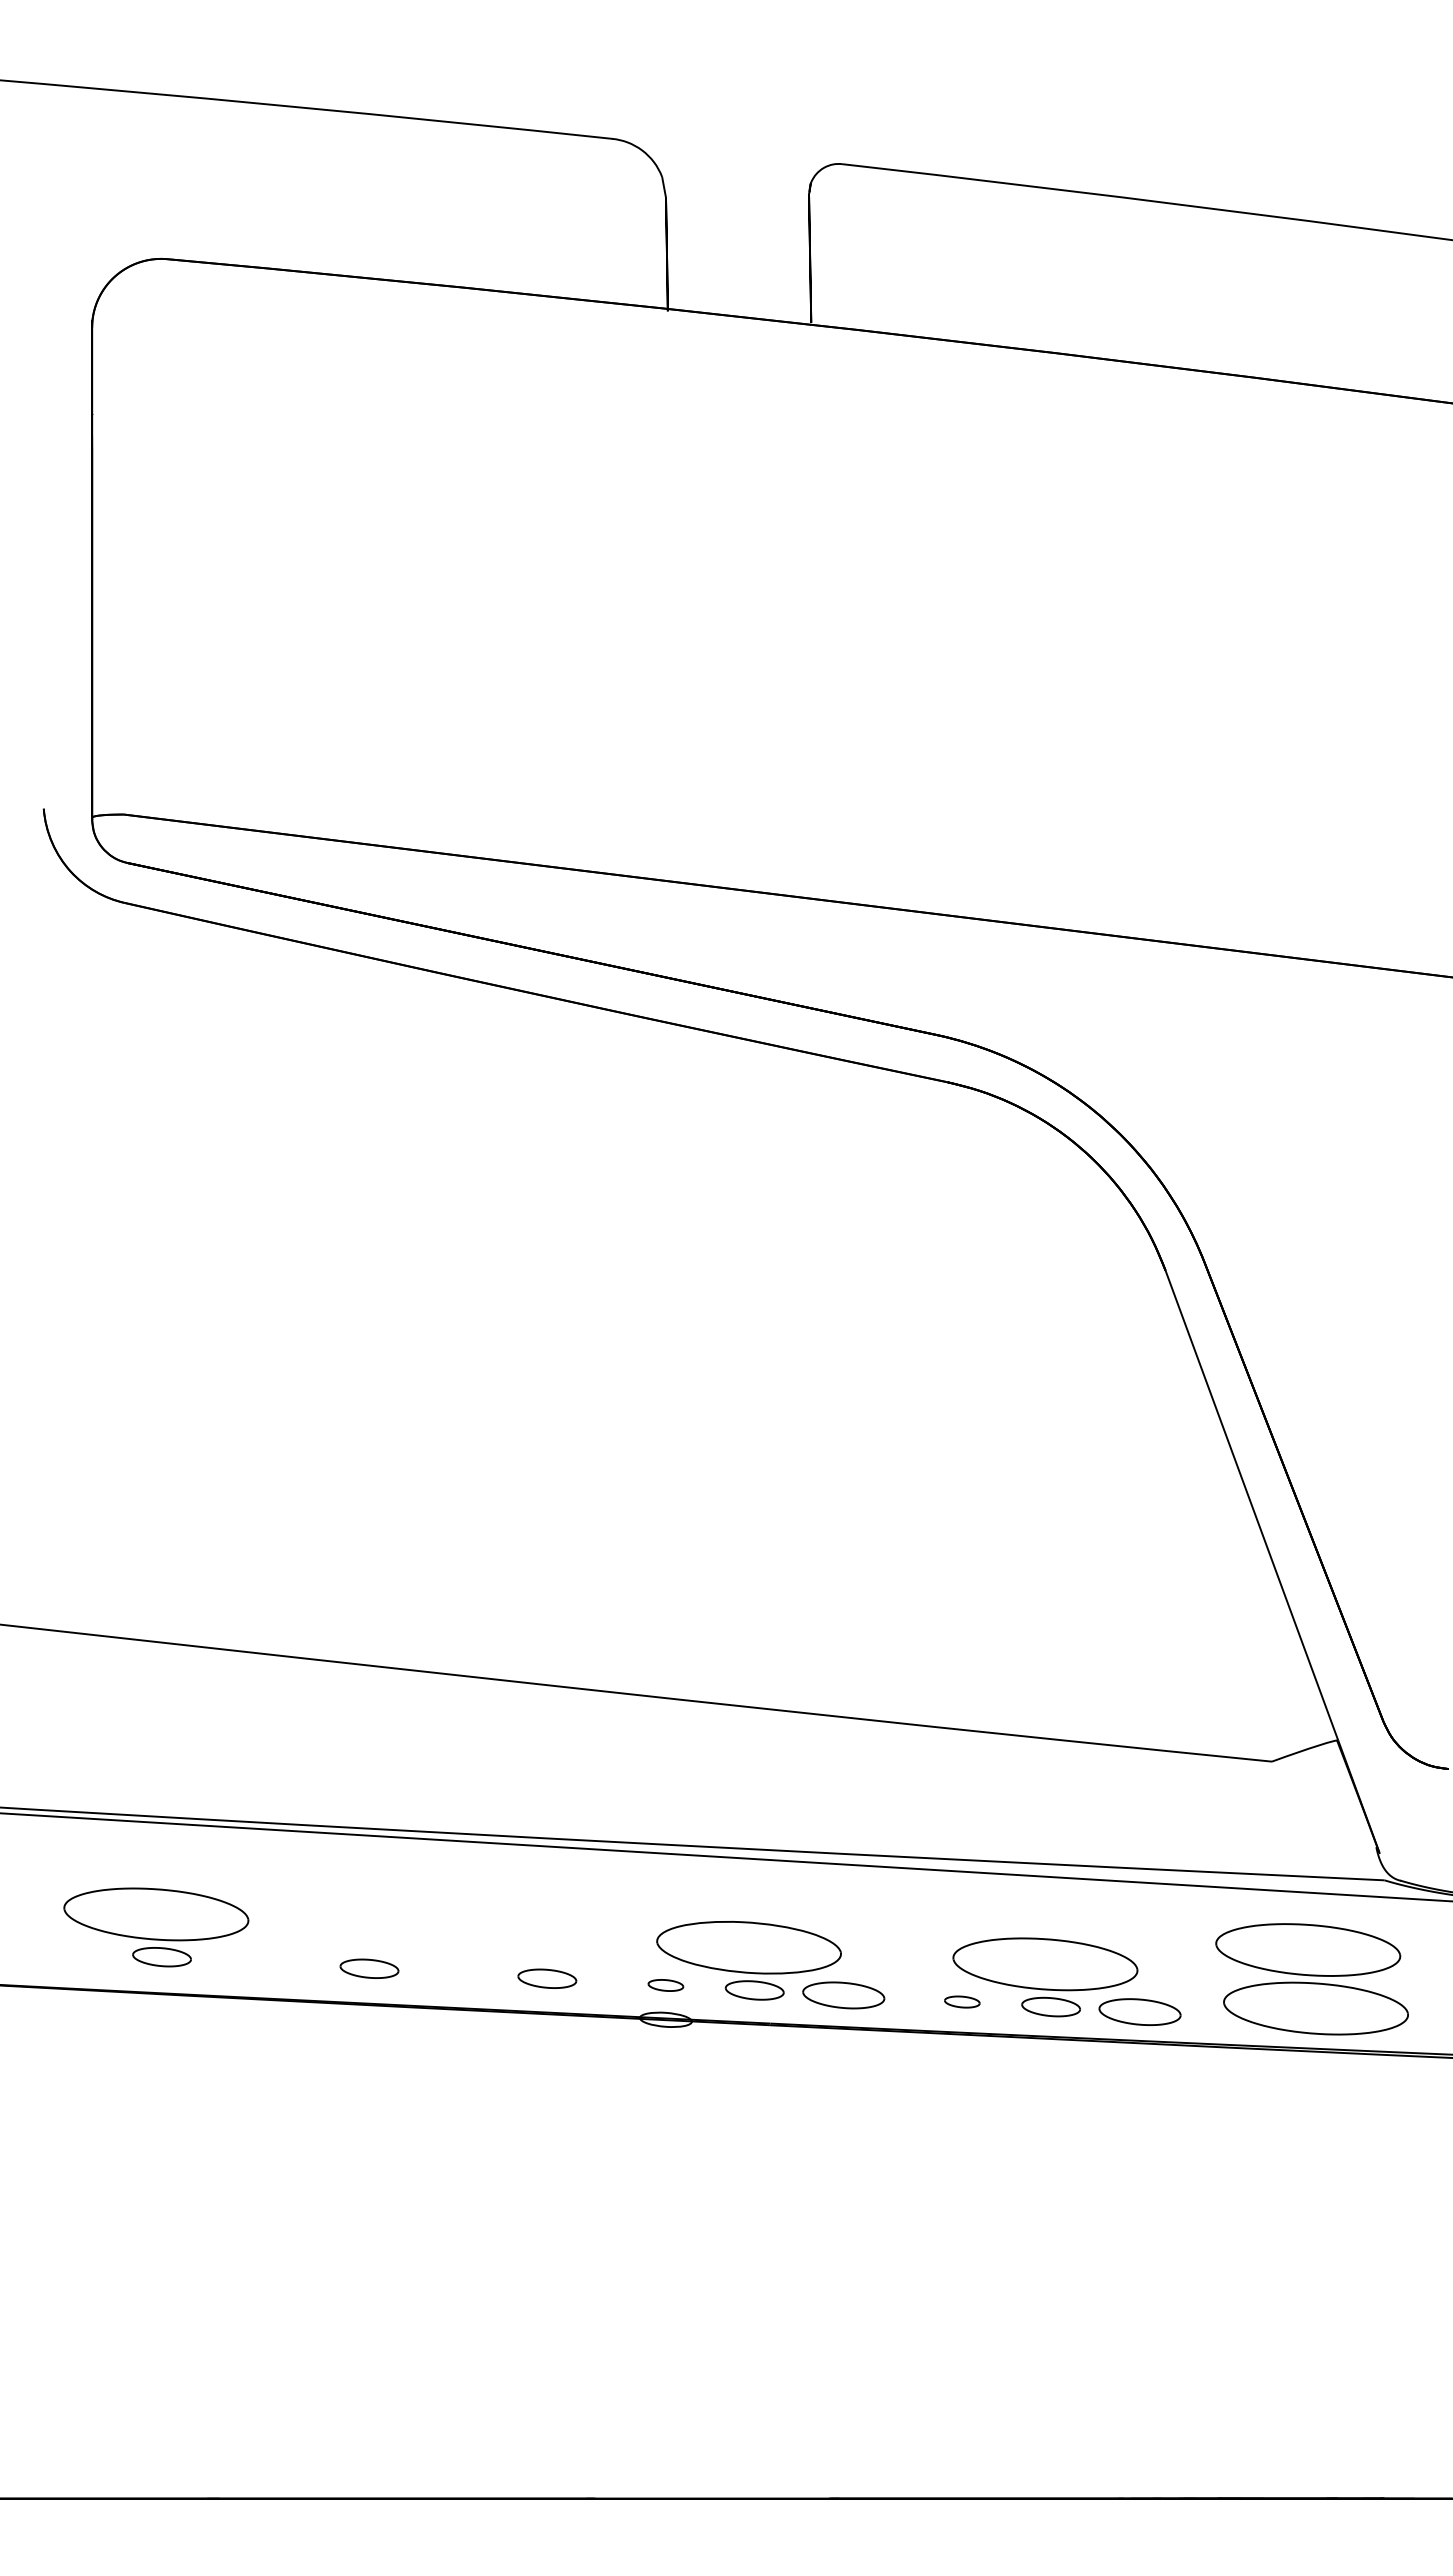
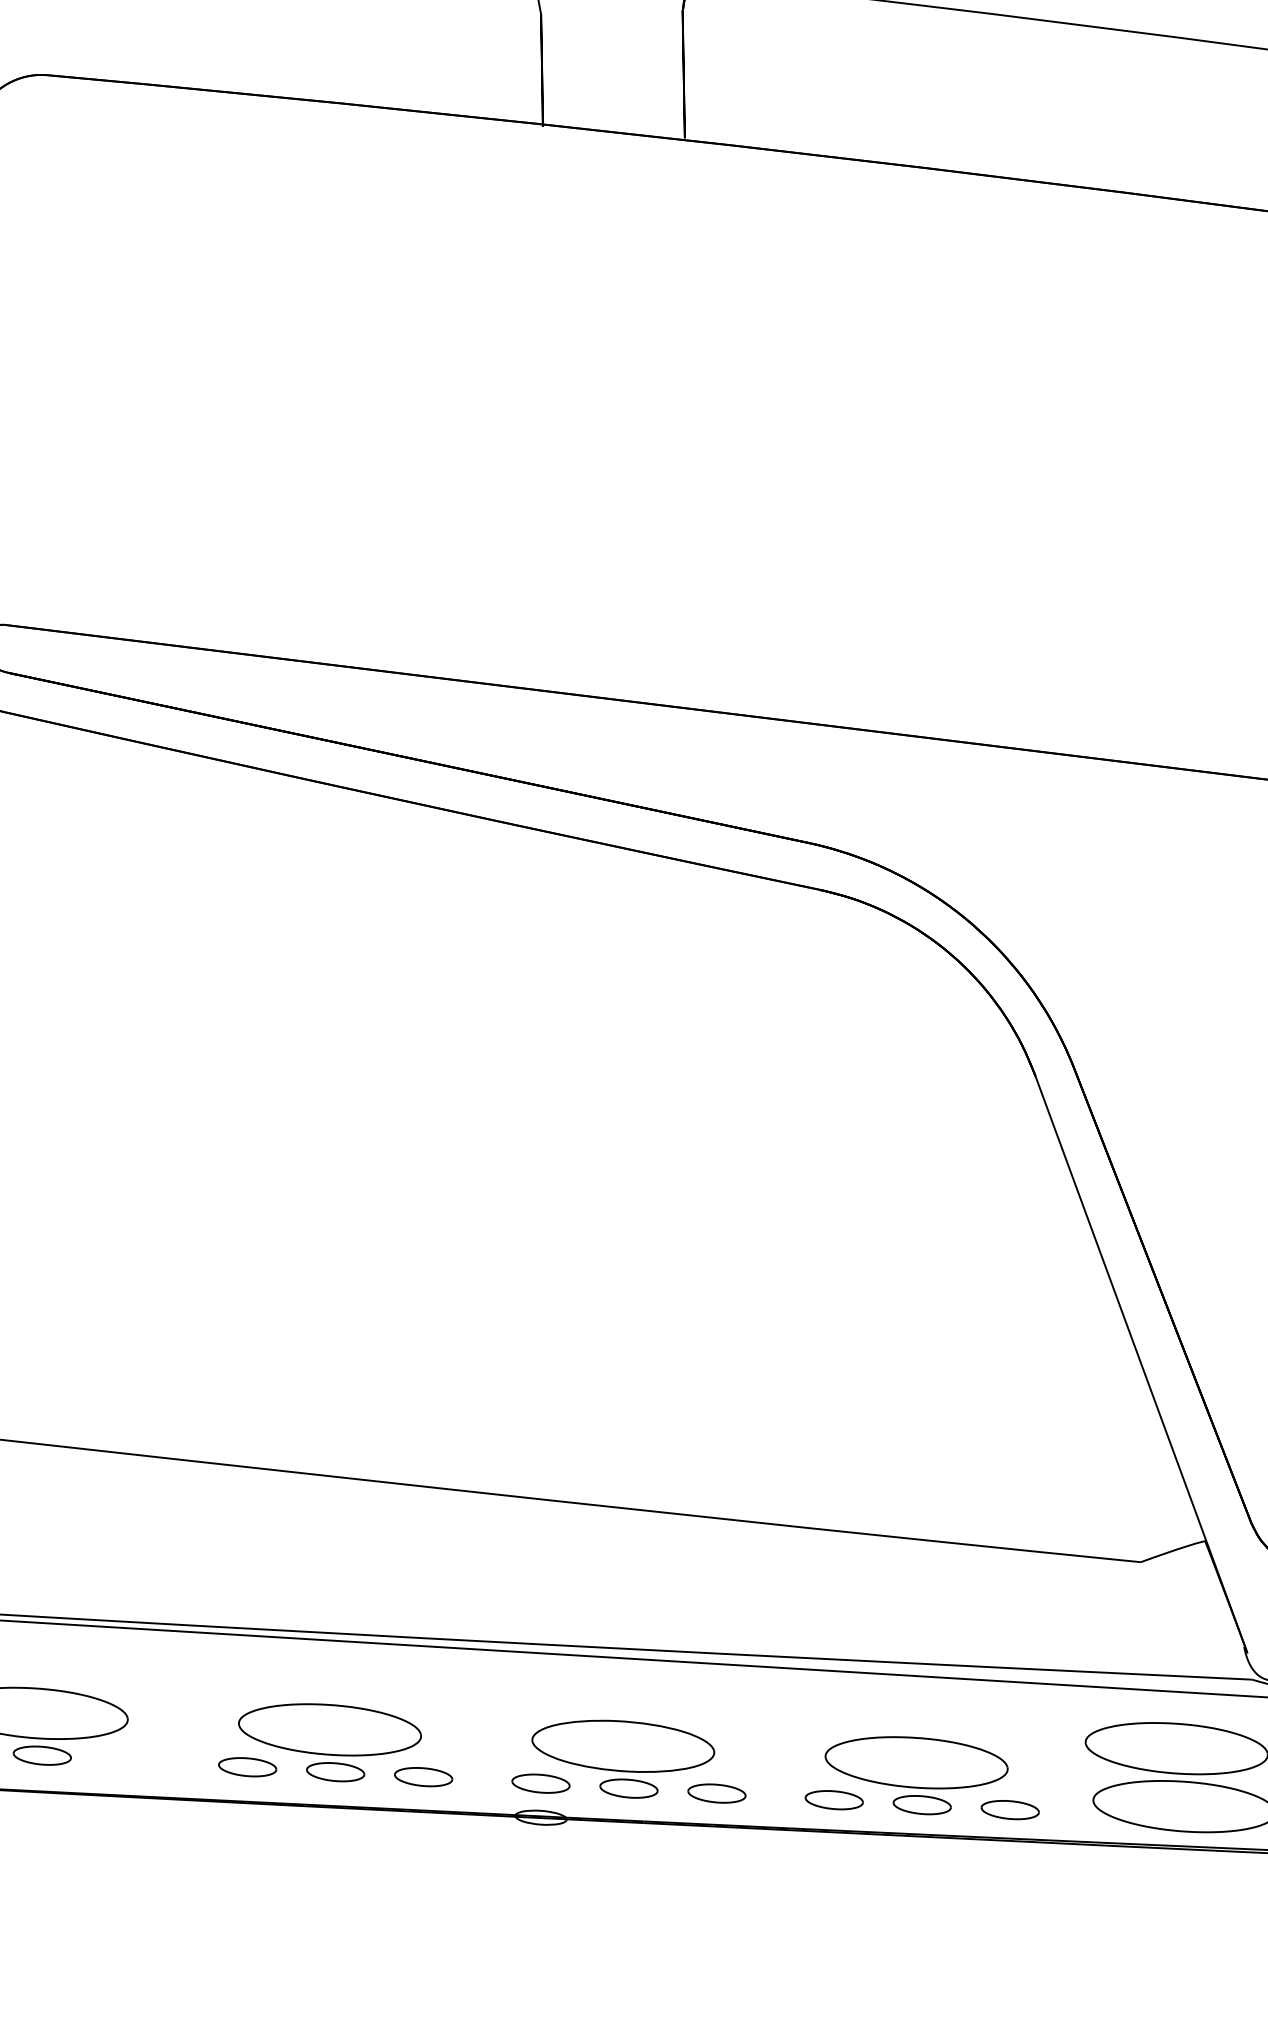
part: (452, 1943) -> (329, 1742), added
part: (665, 1985) -> (540, 1783), size x1.67
part: (843, 1995) -> (716, 1793), size x0.71
part: (962, 2001) -> (834, 1799), size x1.67
part: (1139, 2011) -> (1009, 1809), size x0.71

